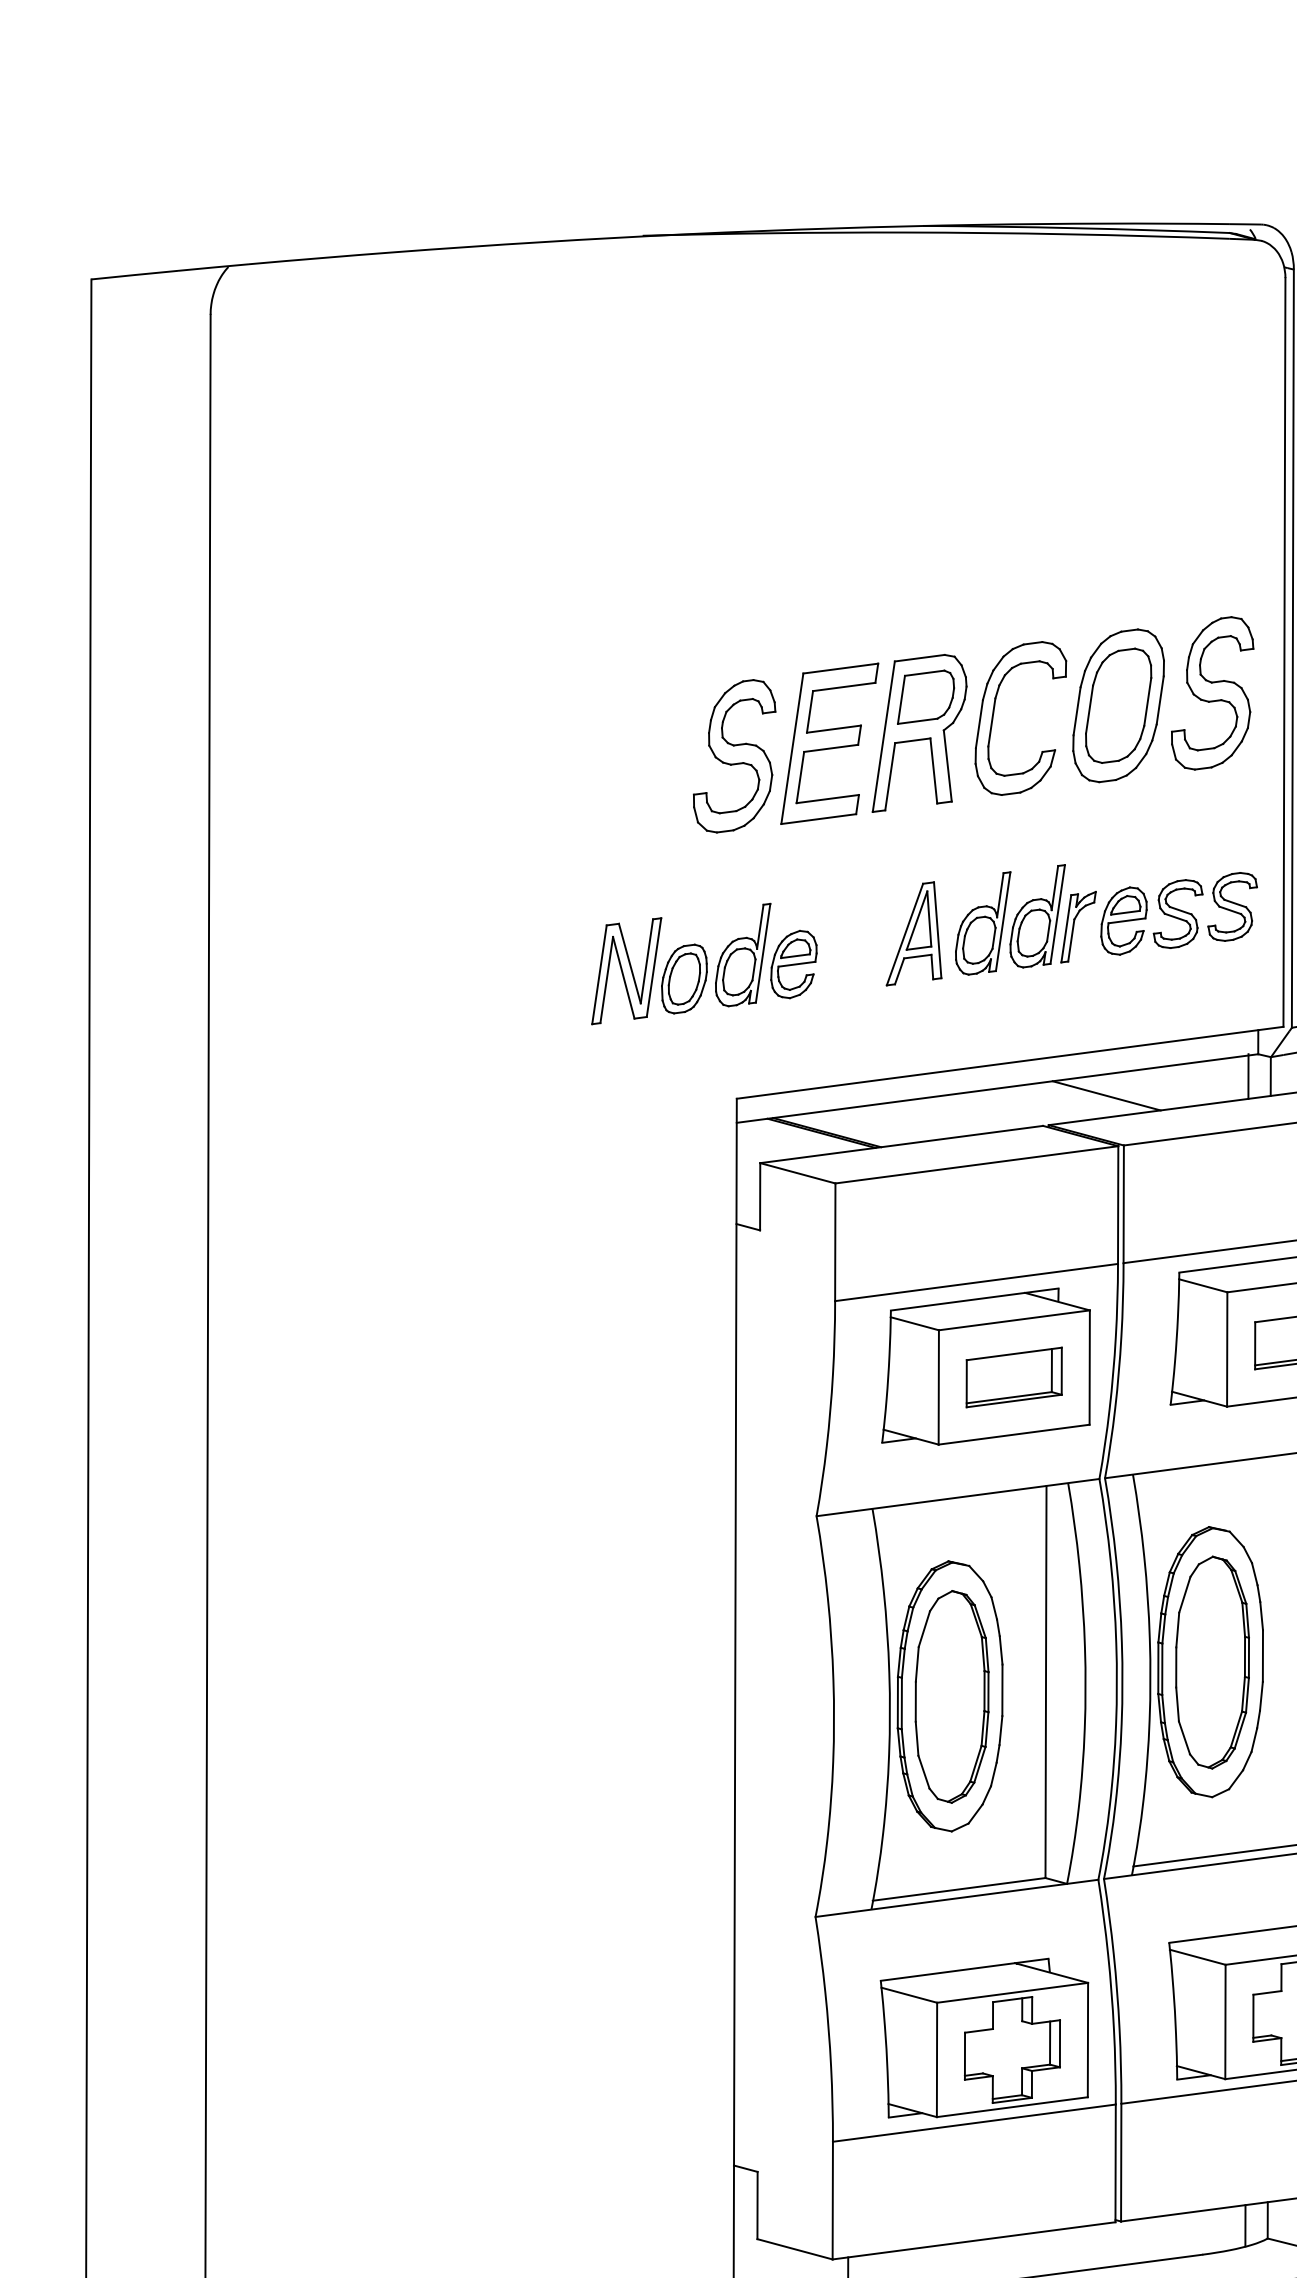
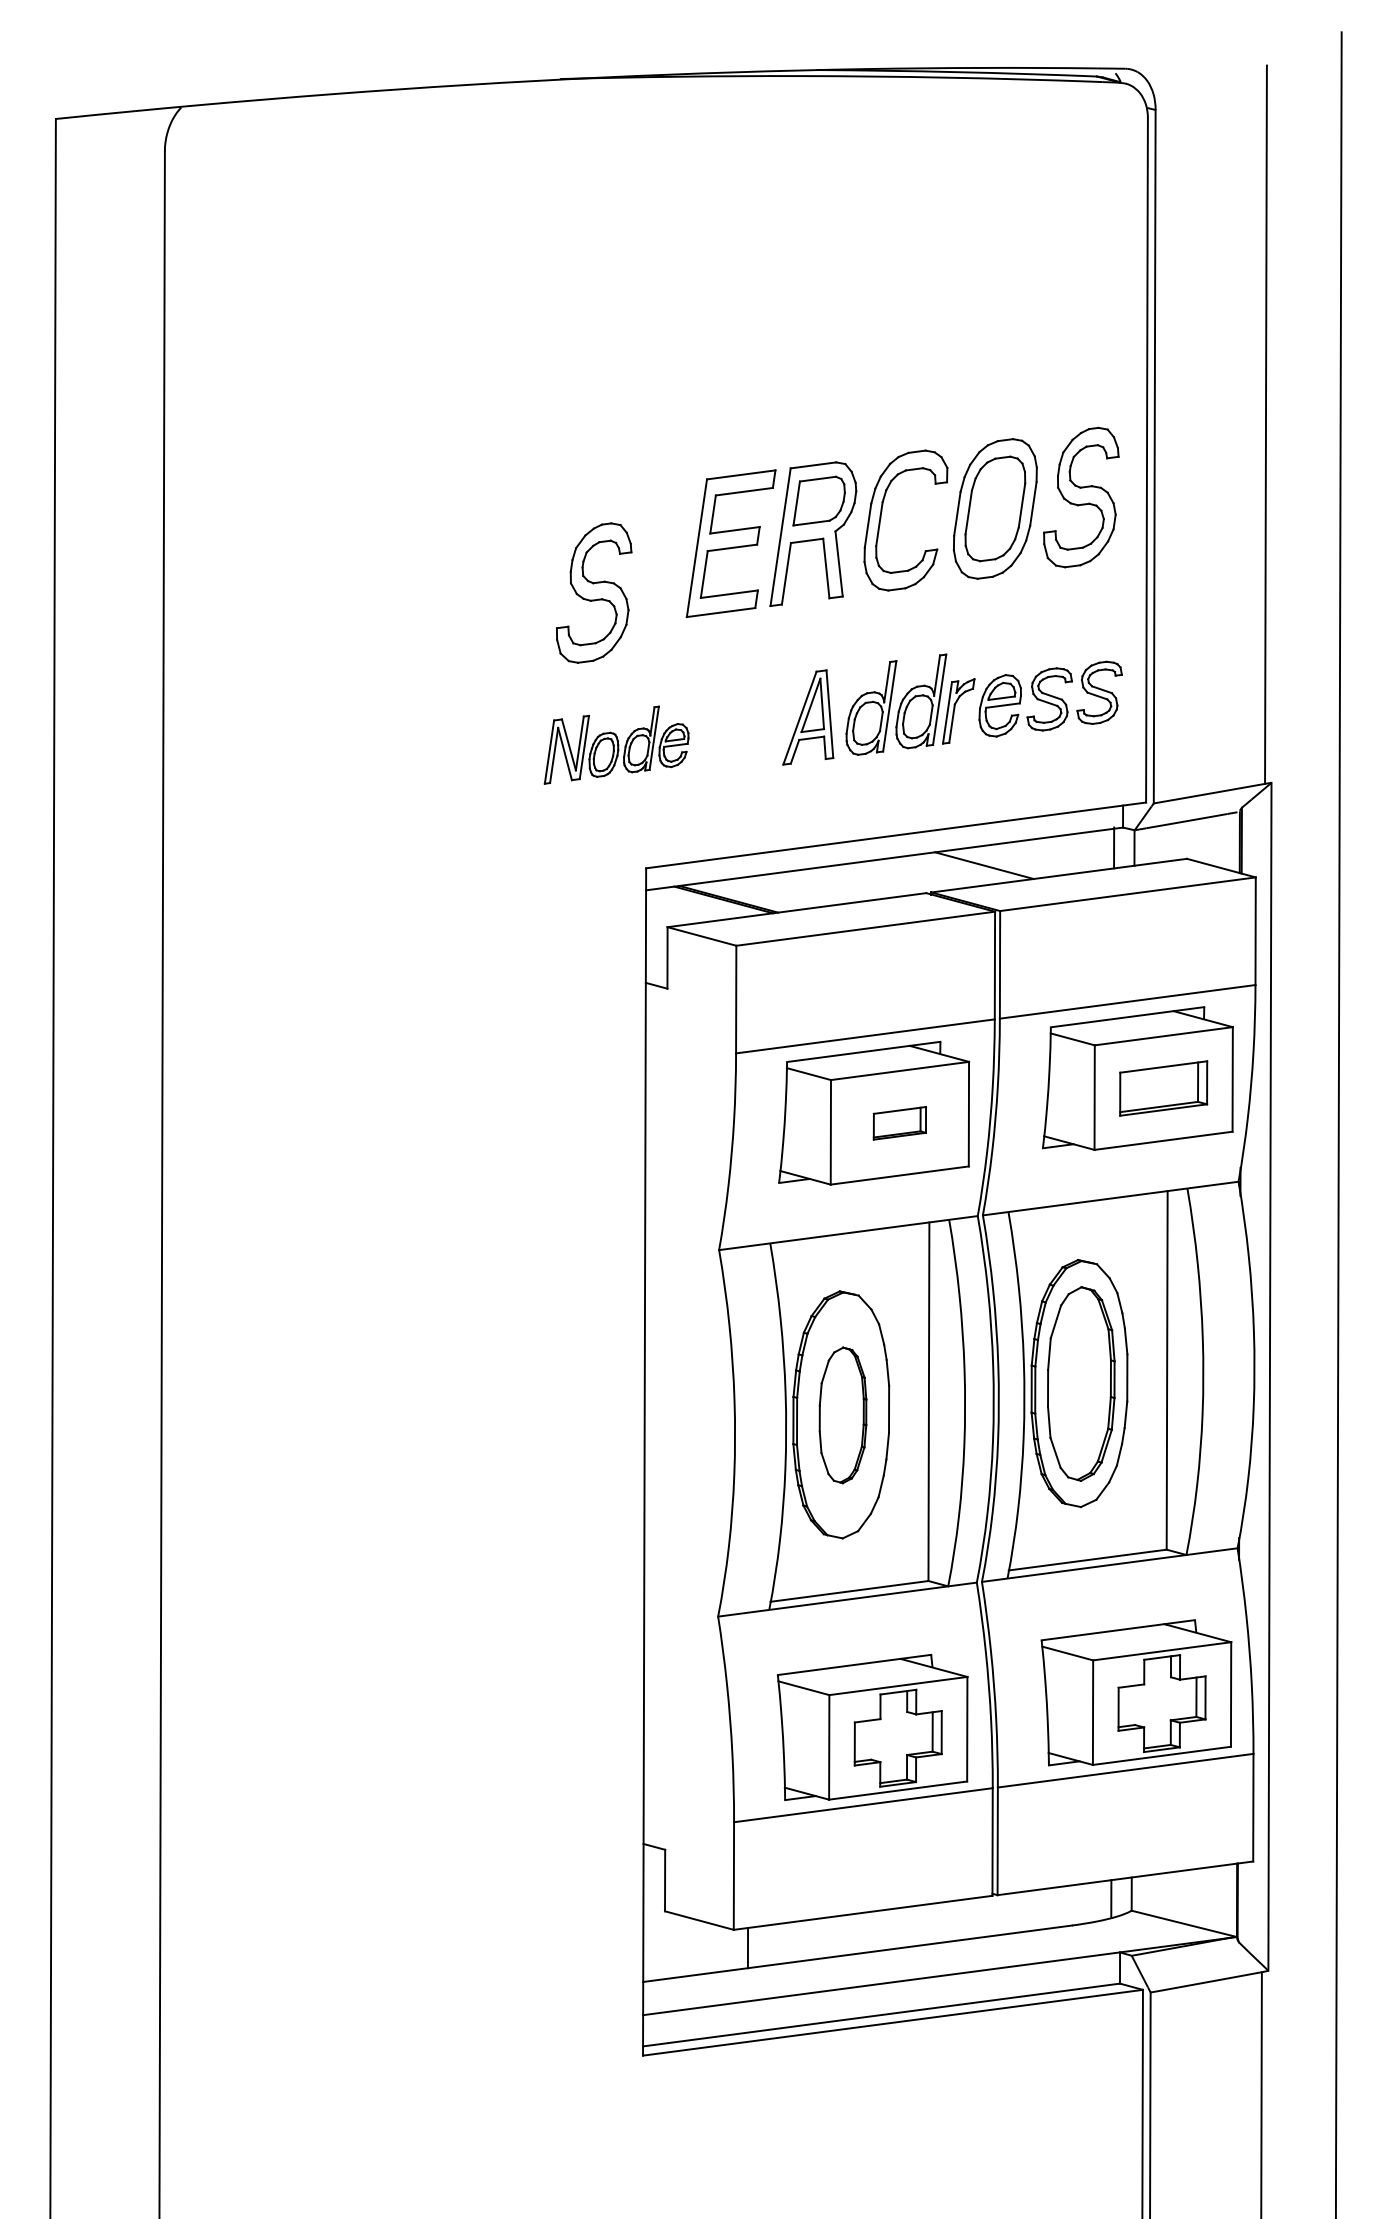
part: (735, 755) -> (594, 592), moved
part: (704, 964) -> (616, 745), size x0.7
part: (1013, 1377) -> (899, 1123), size x0.6
part: (951, 1697) -> (842, 1415), size x0.7

